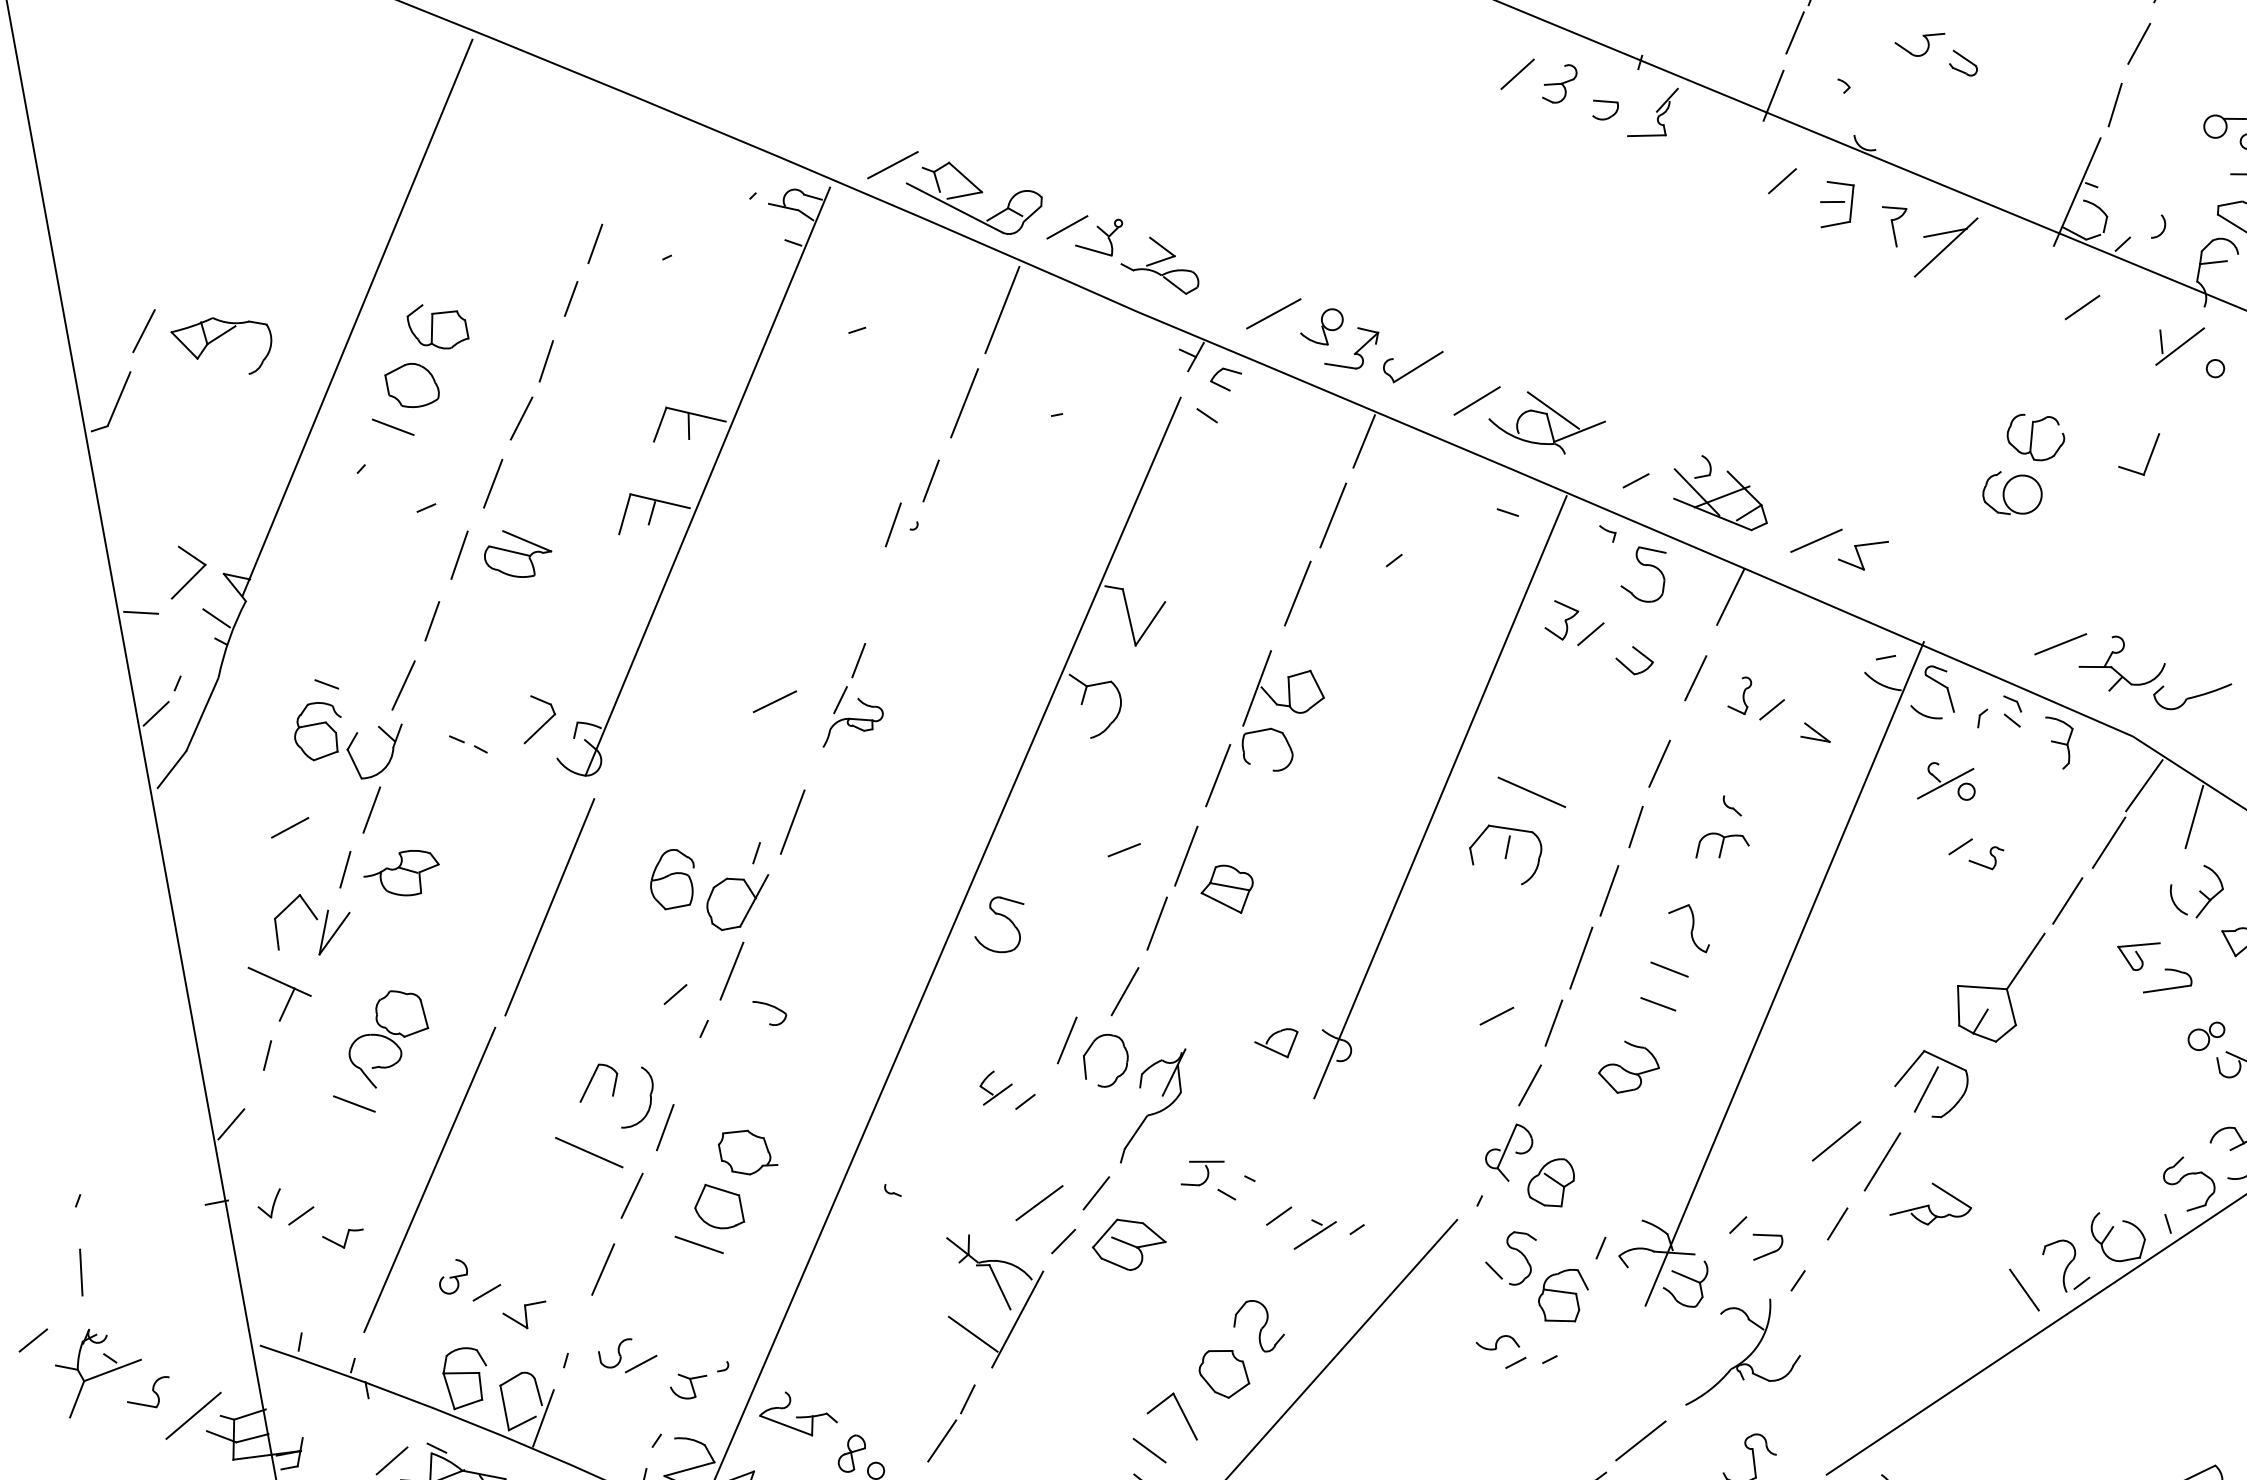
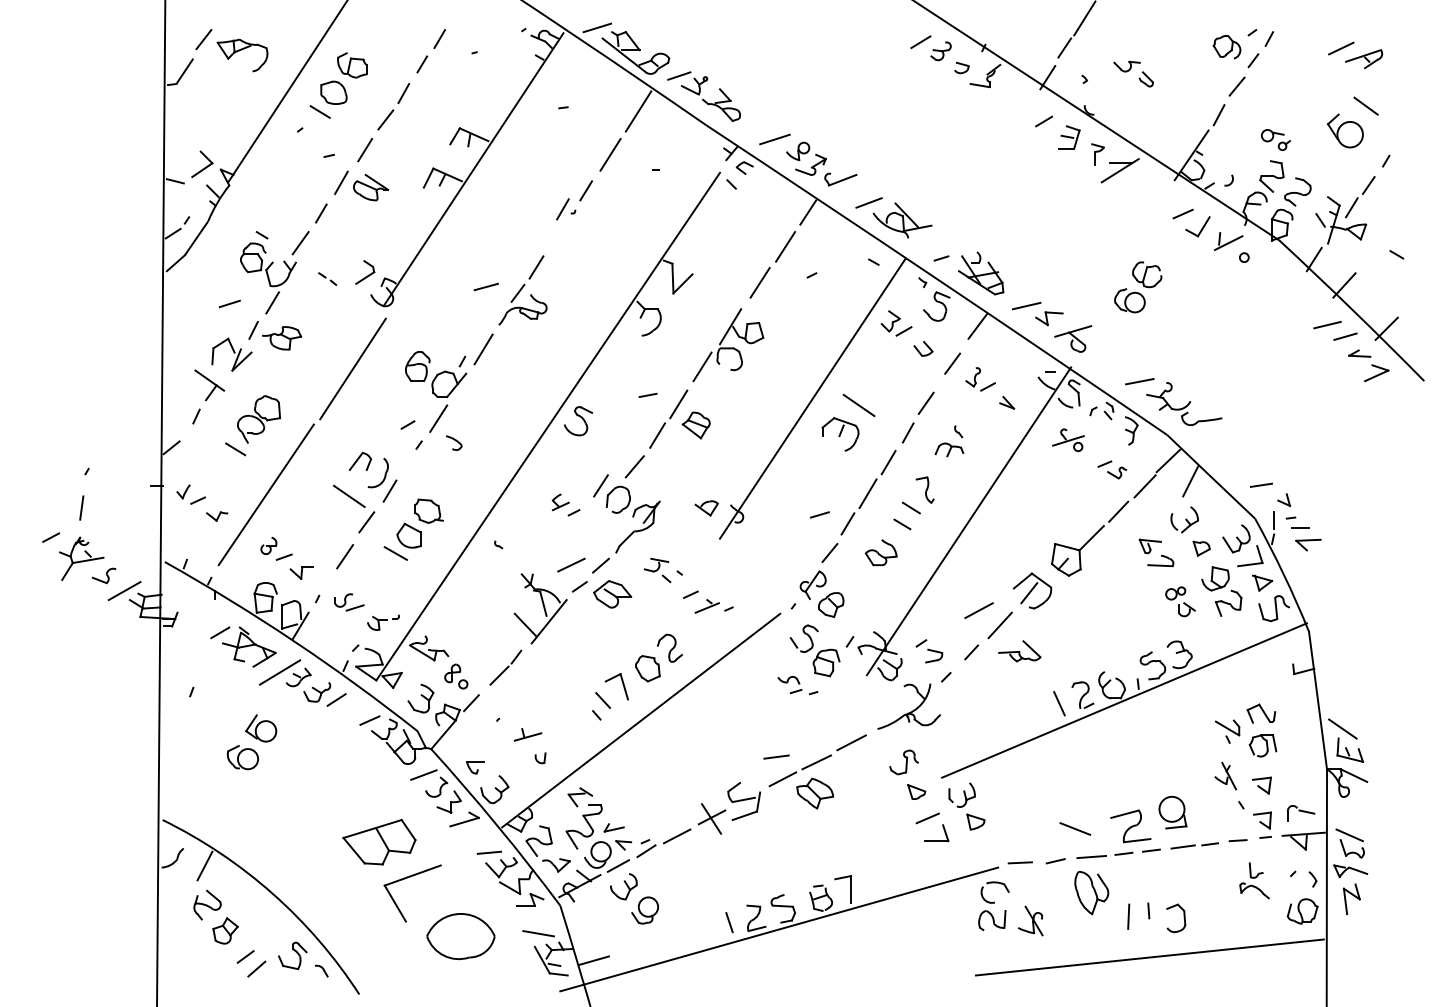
part: (2139, 456) -> (1197, 226), moved
part: (1917, 585) -> (1073, 338), added
part: (845, 695) -> (522, 290), size x1.43
part: (1977, 854) -> (1112, 469), moved

